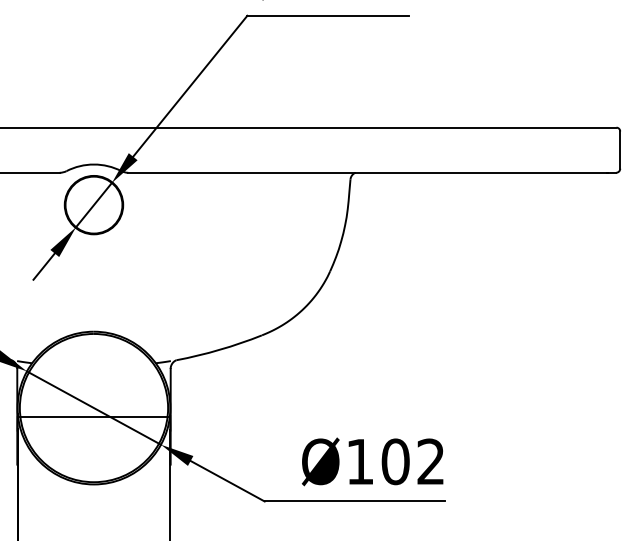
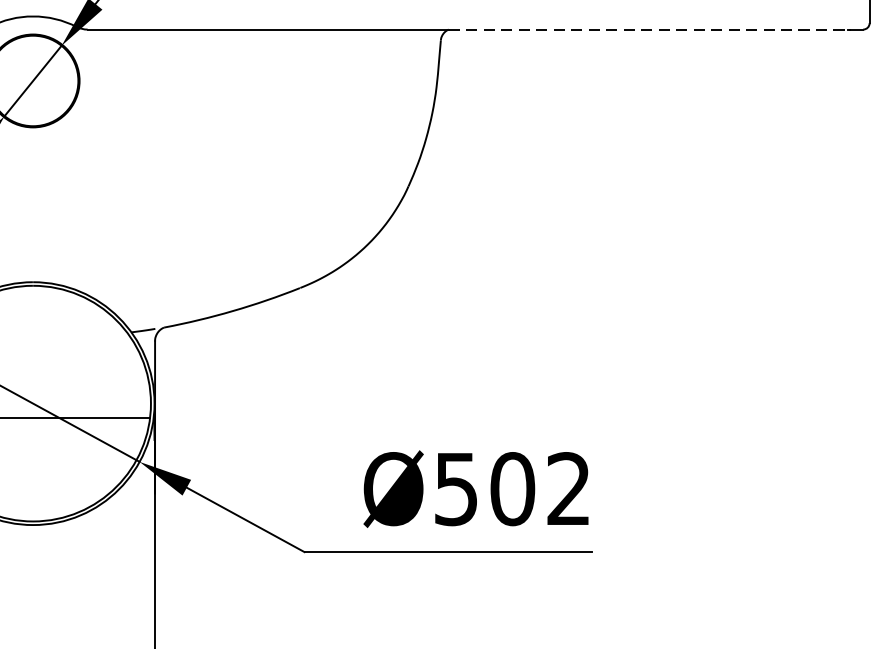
line: (481, 172) -> (649, 29), solid -> dashed
text: (360, 462) -> (456, 490), Ø102 -> Ø502

